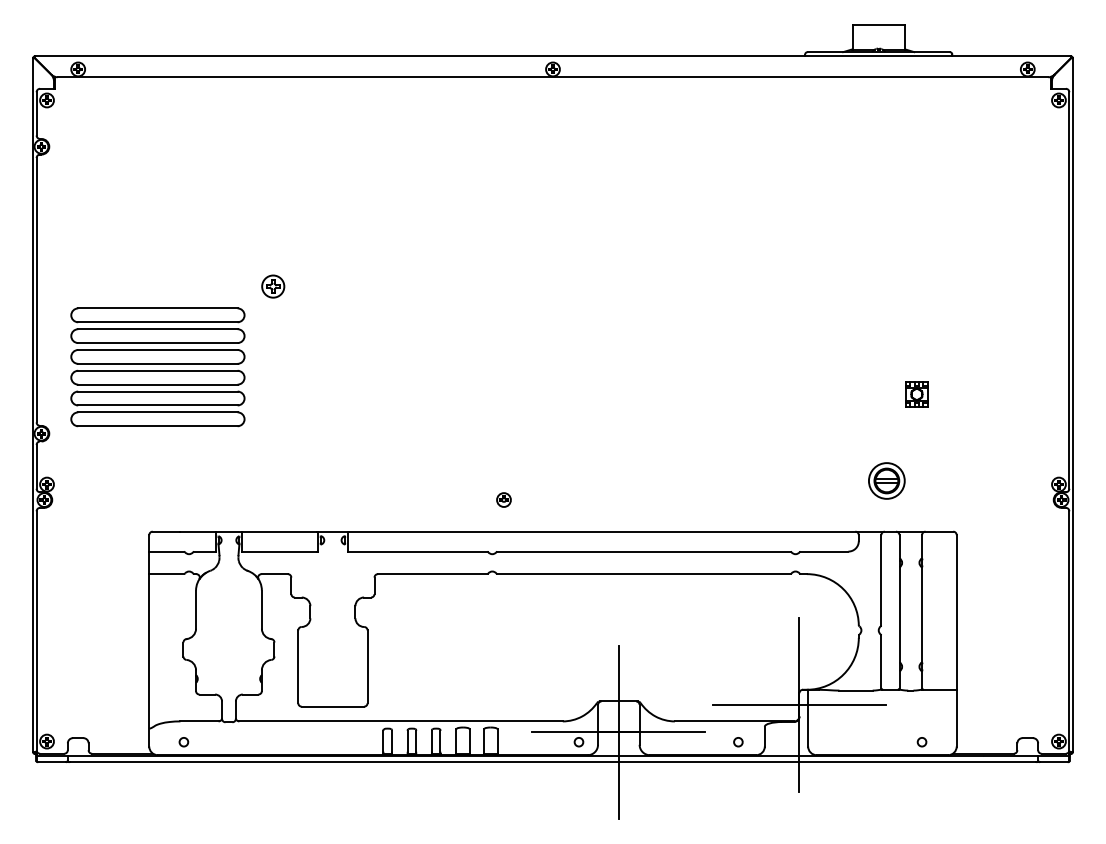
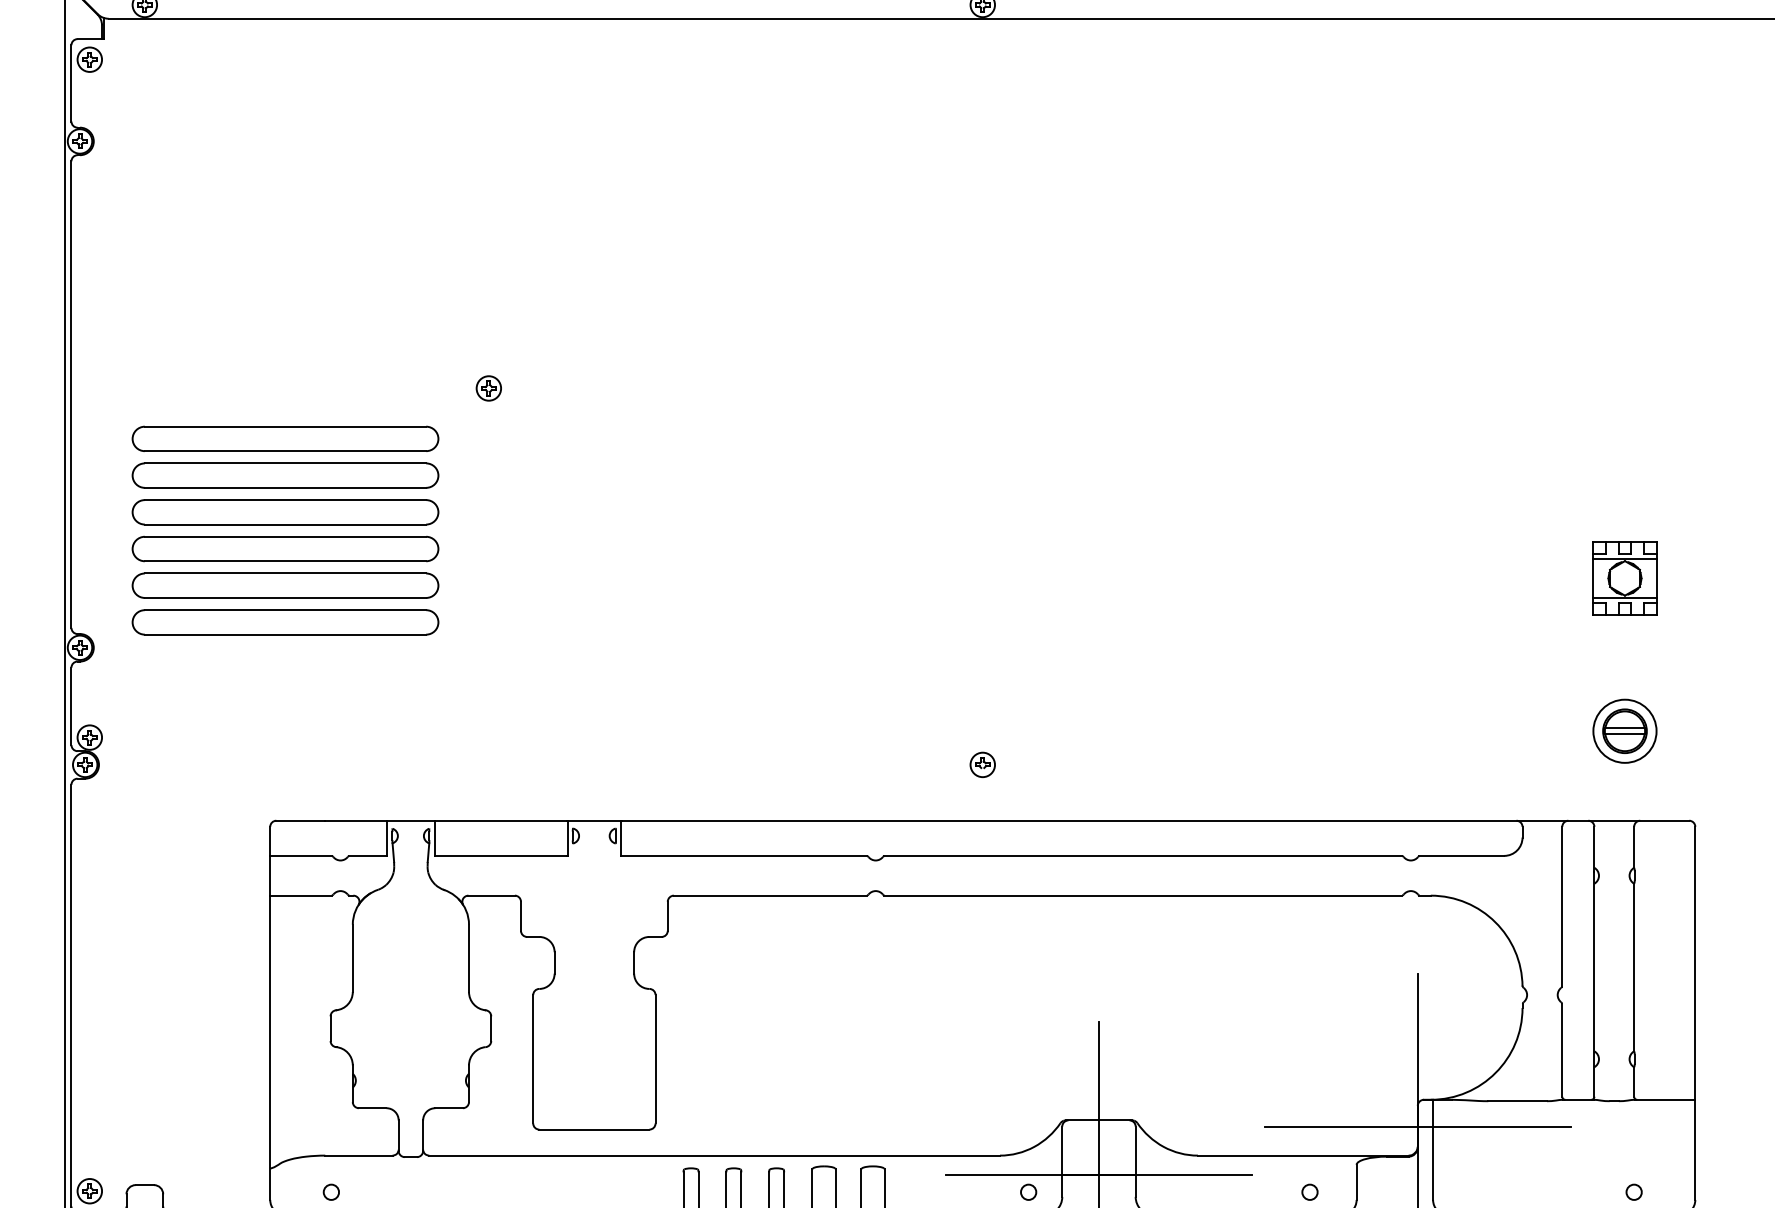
part: (272, 286) -> (487, 388), size x0.62
part: (916, 394) -> (1624, 578), size x1.67
part: (886, 480) -> (1624, 730), moved
part: (503, 499) -> (981, 763), moved

